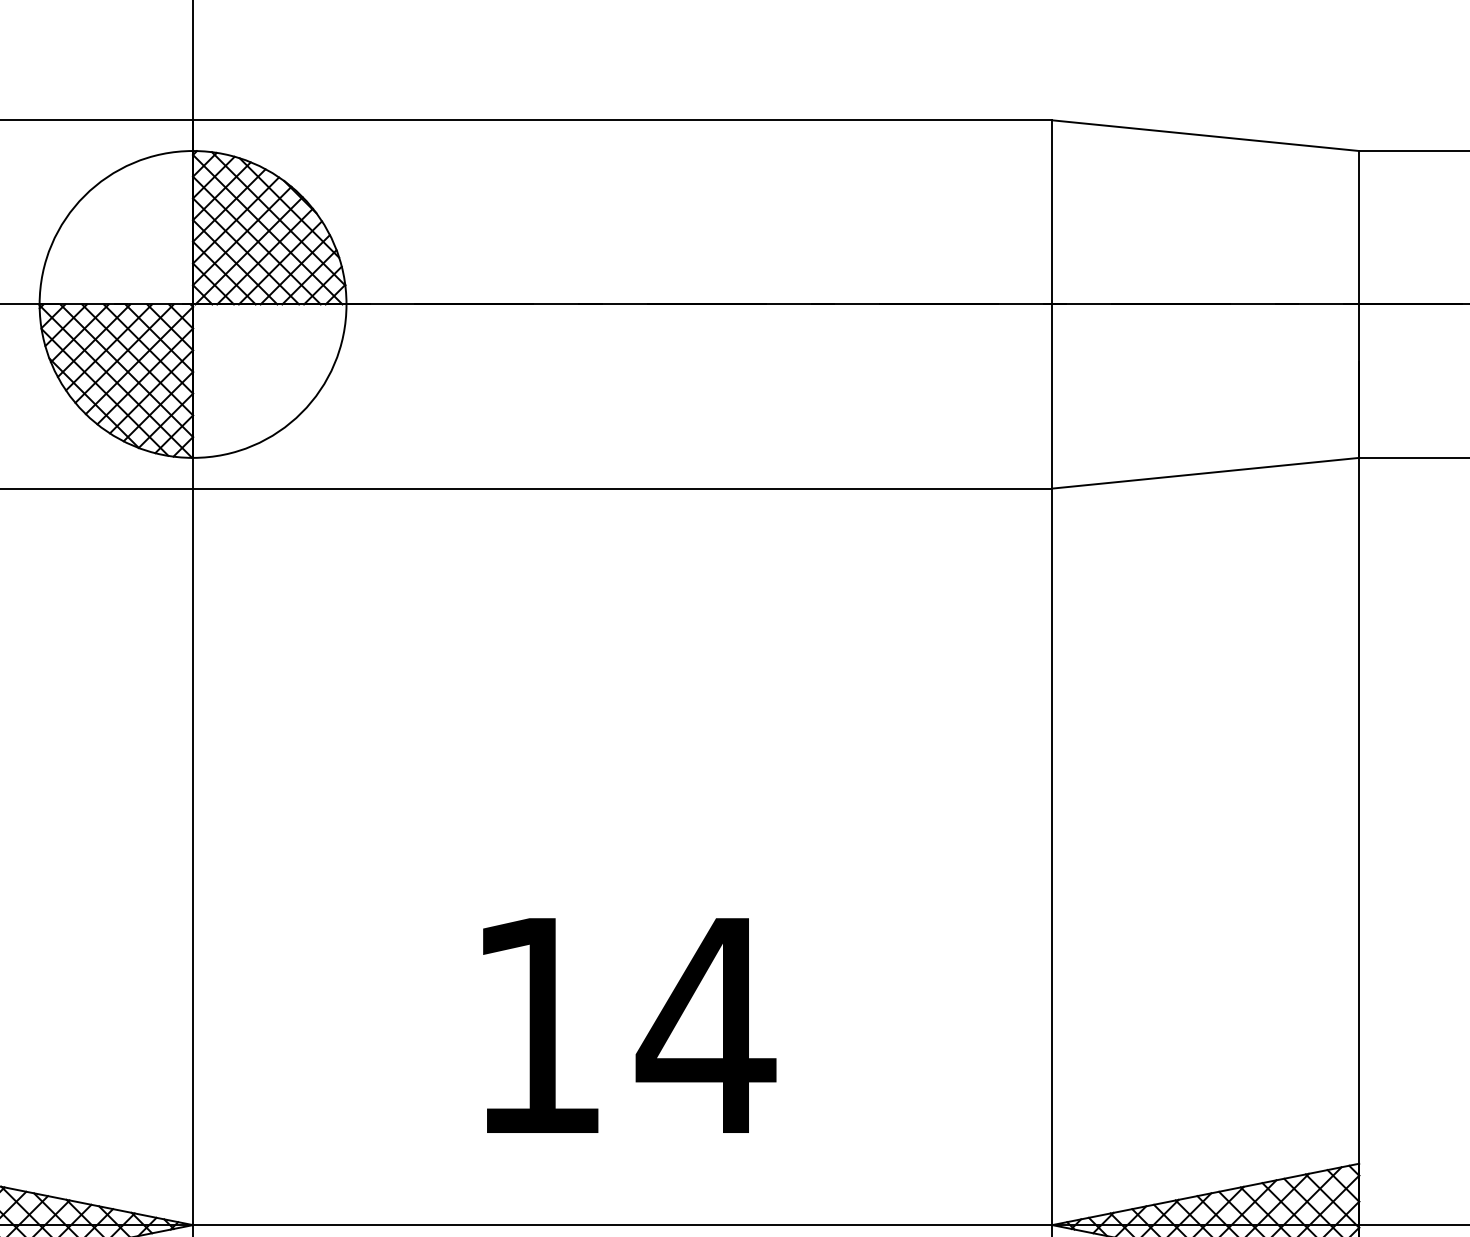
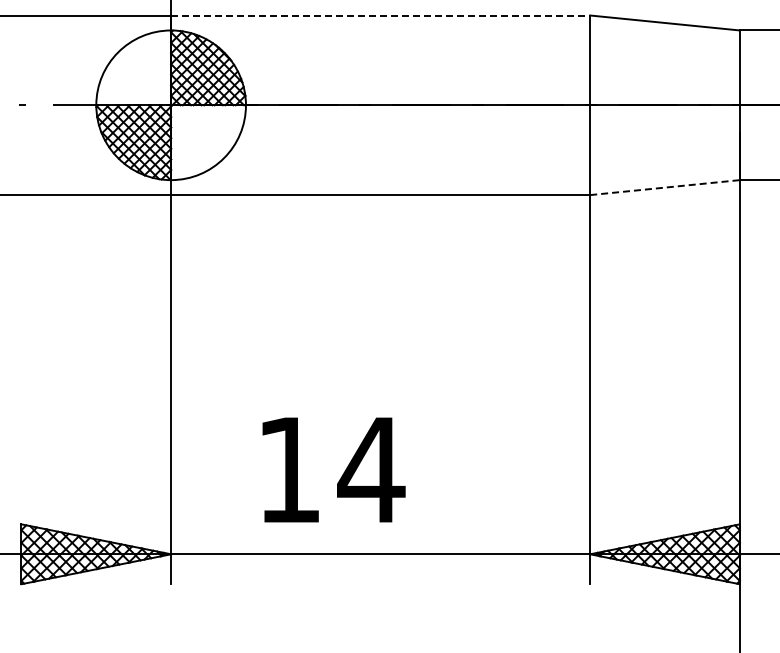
line: (622, 120) -> (380, 15), solid -> dashed
line: (1206, 472) -> (665, 187), solid -> dashed
text: (628, 1024) -> (333, 469), moved

